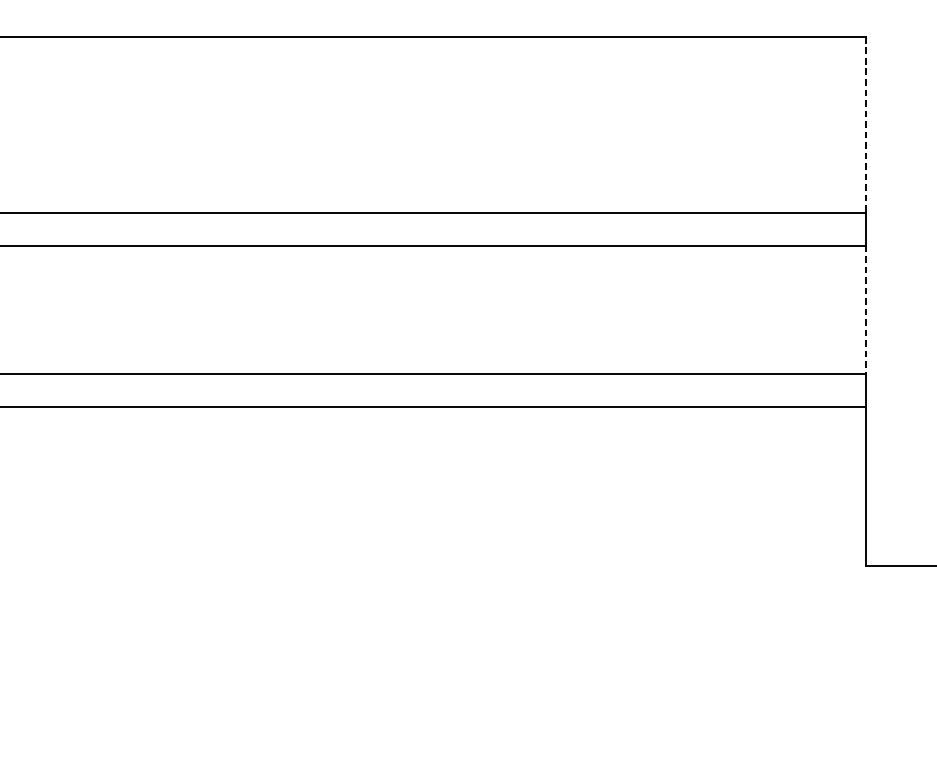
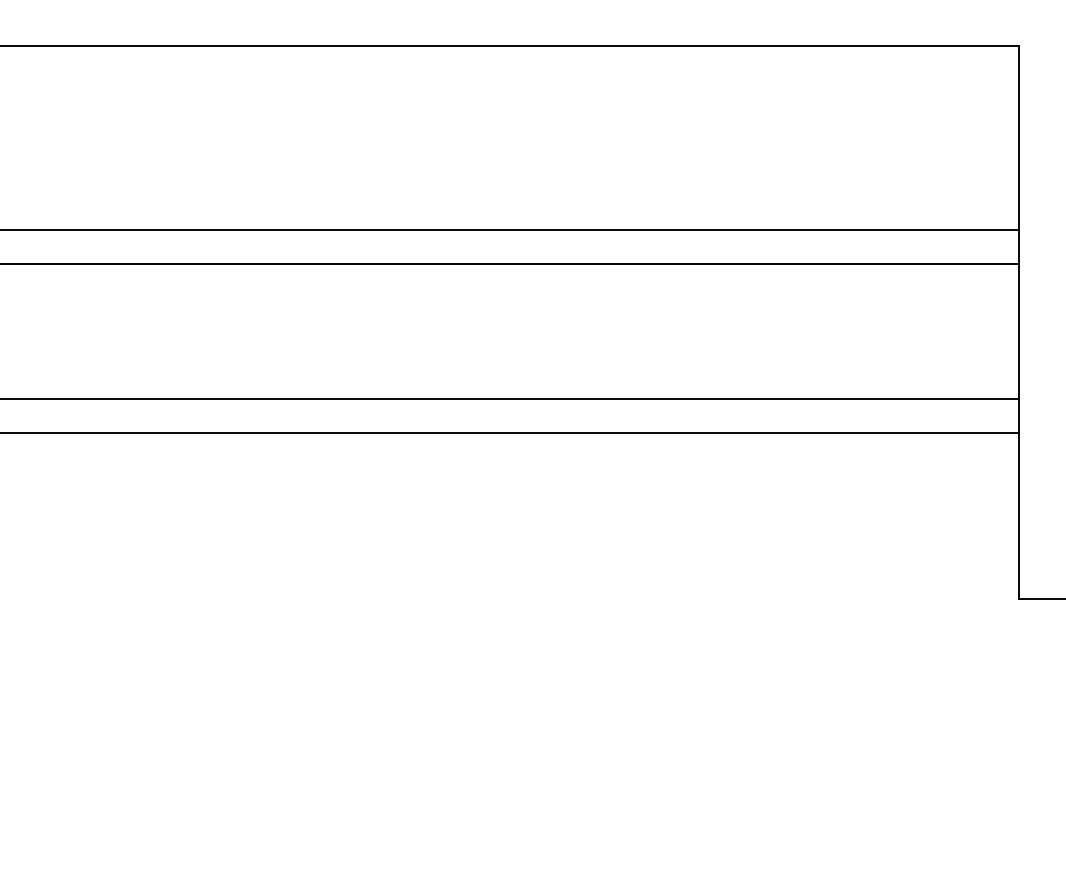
line: (866, 125) -> (1019, 138), dashed -> solid
line: (866, 310) -> (1019, 332), dashed -> solid

